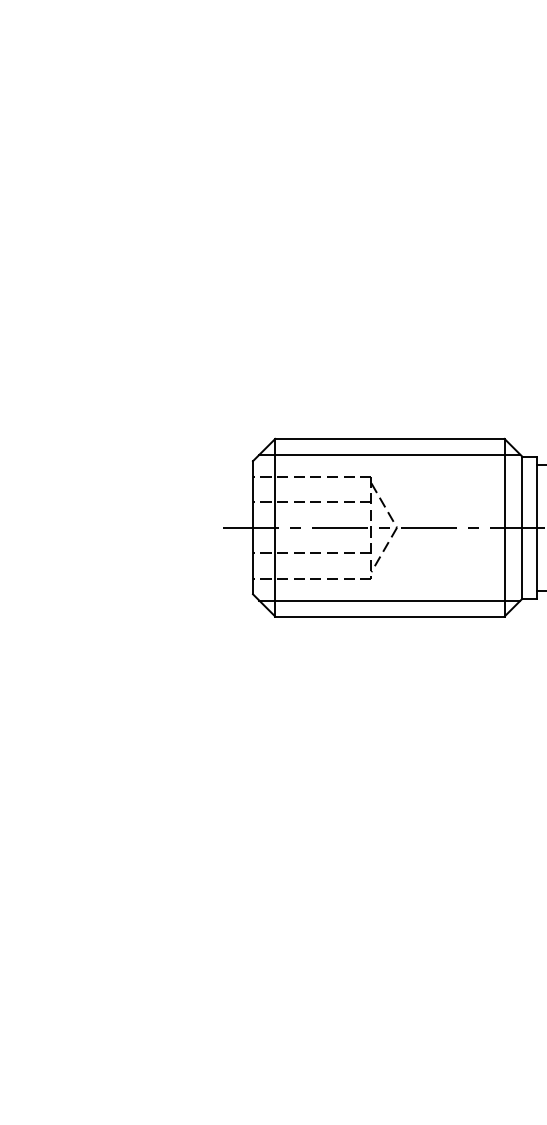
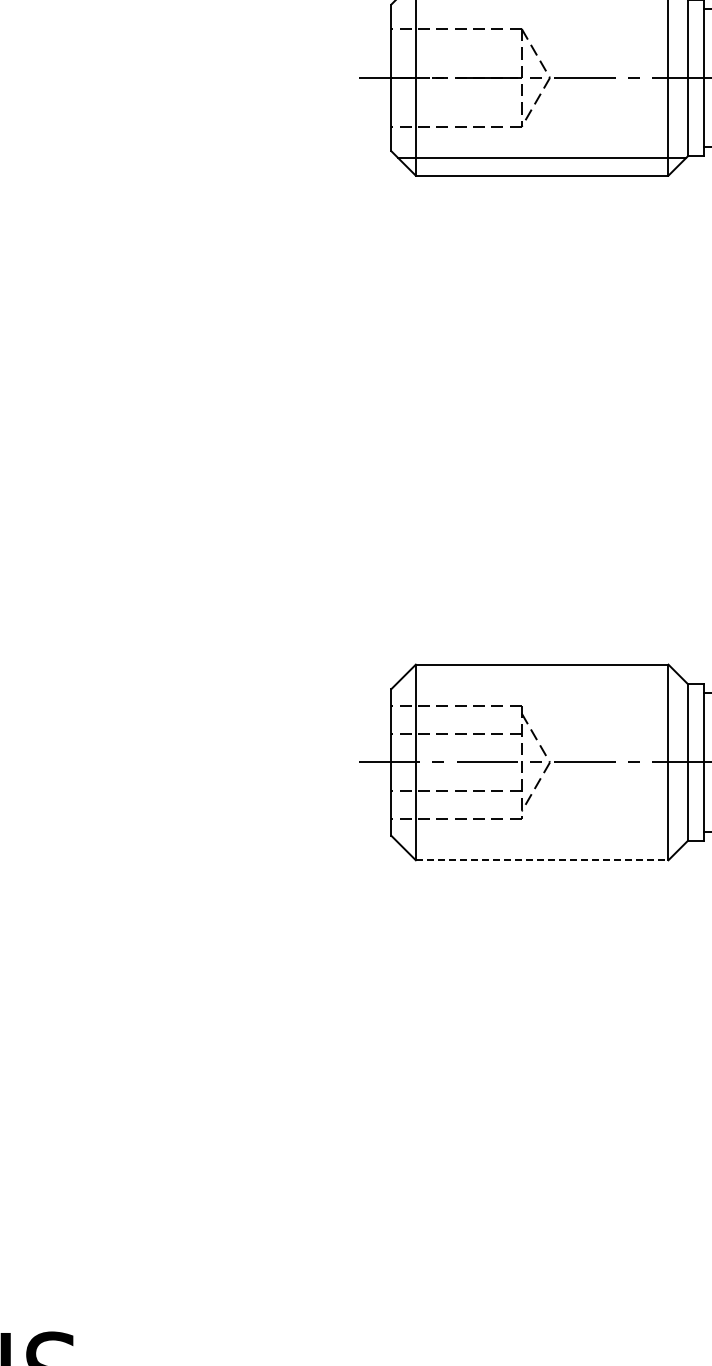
line: (389, 455) -> (541, 682), removed
line: (389, 600) -> (541, 842), removed
line: (390, 616) -> (542, 860), solid -> dashed

